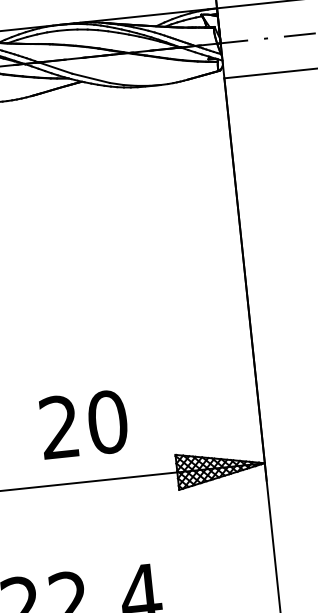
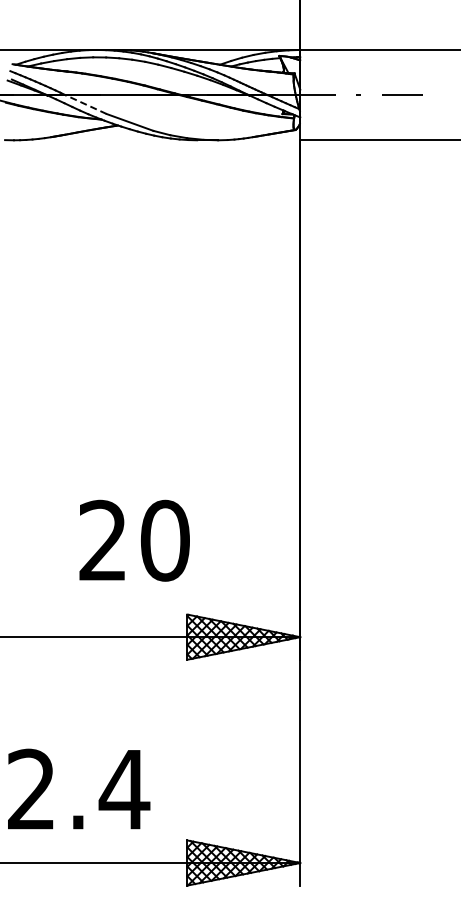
line: (55, 68) -> (86, 104), solid -> dashed
text: (83, 424) -> (134, 540), moved

